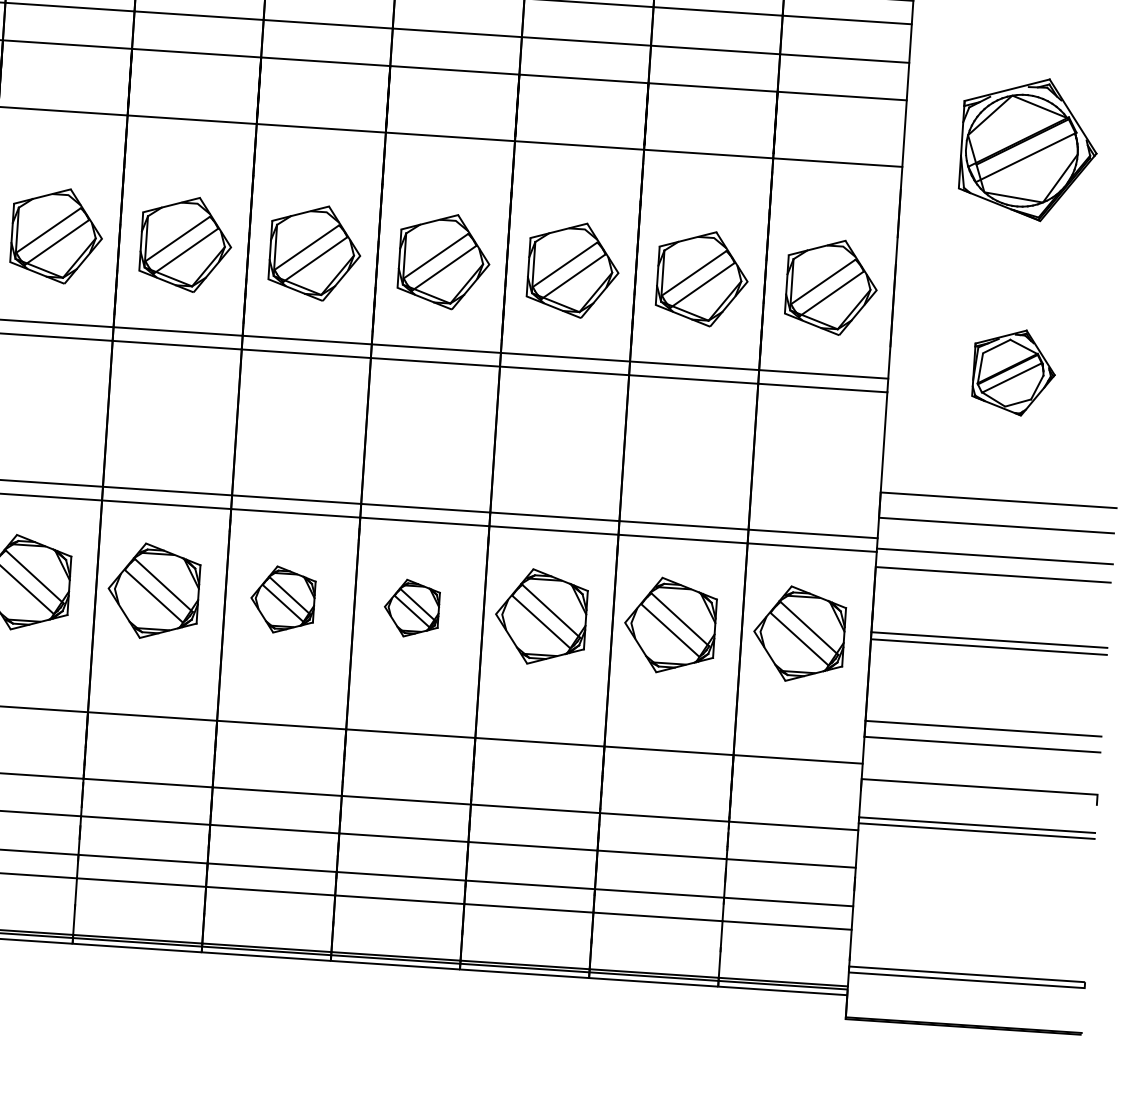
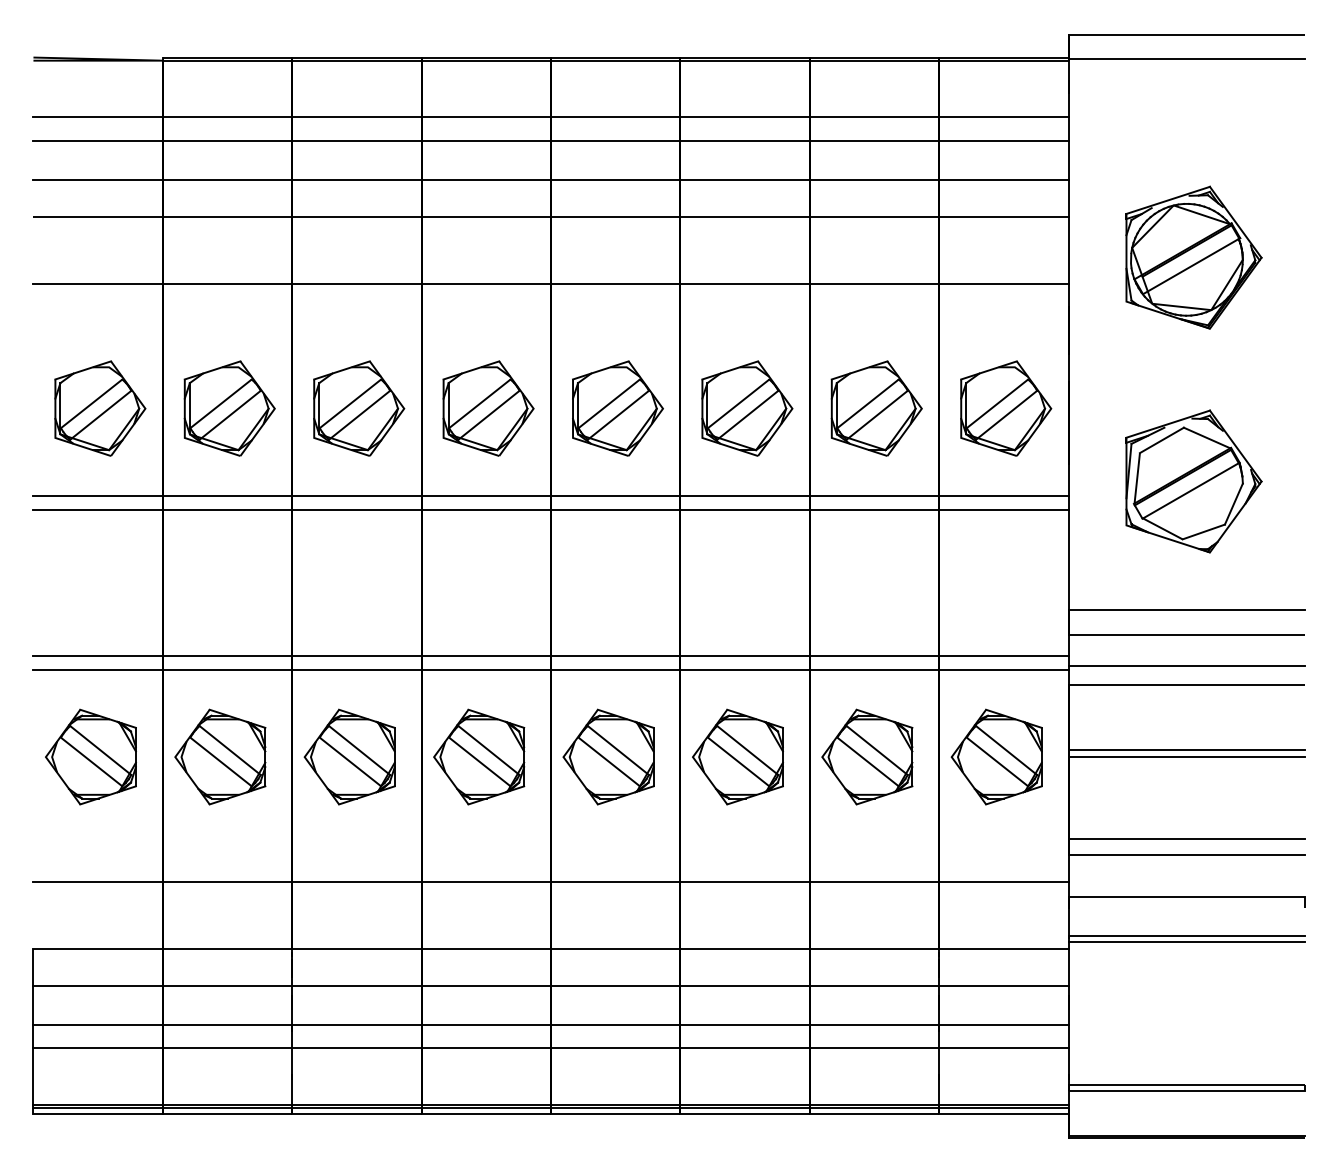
part: (1013, 372) -> (1193, 481), size x1.67
part: (283, 599) -> (479, 756), size x1.43
part: (411, 608) -> (608, 756), size x1.67

